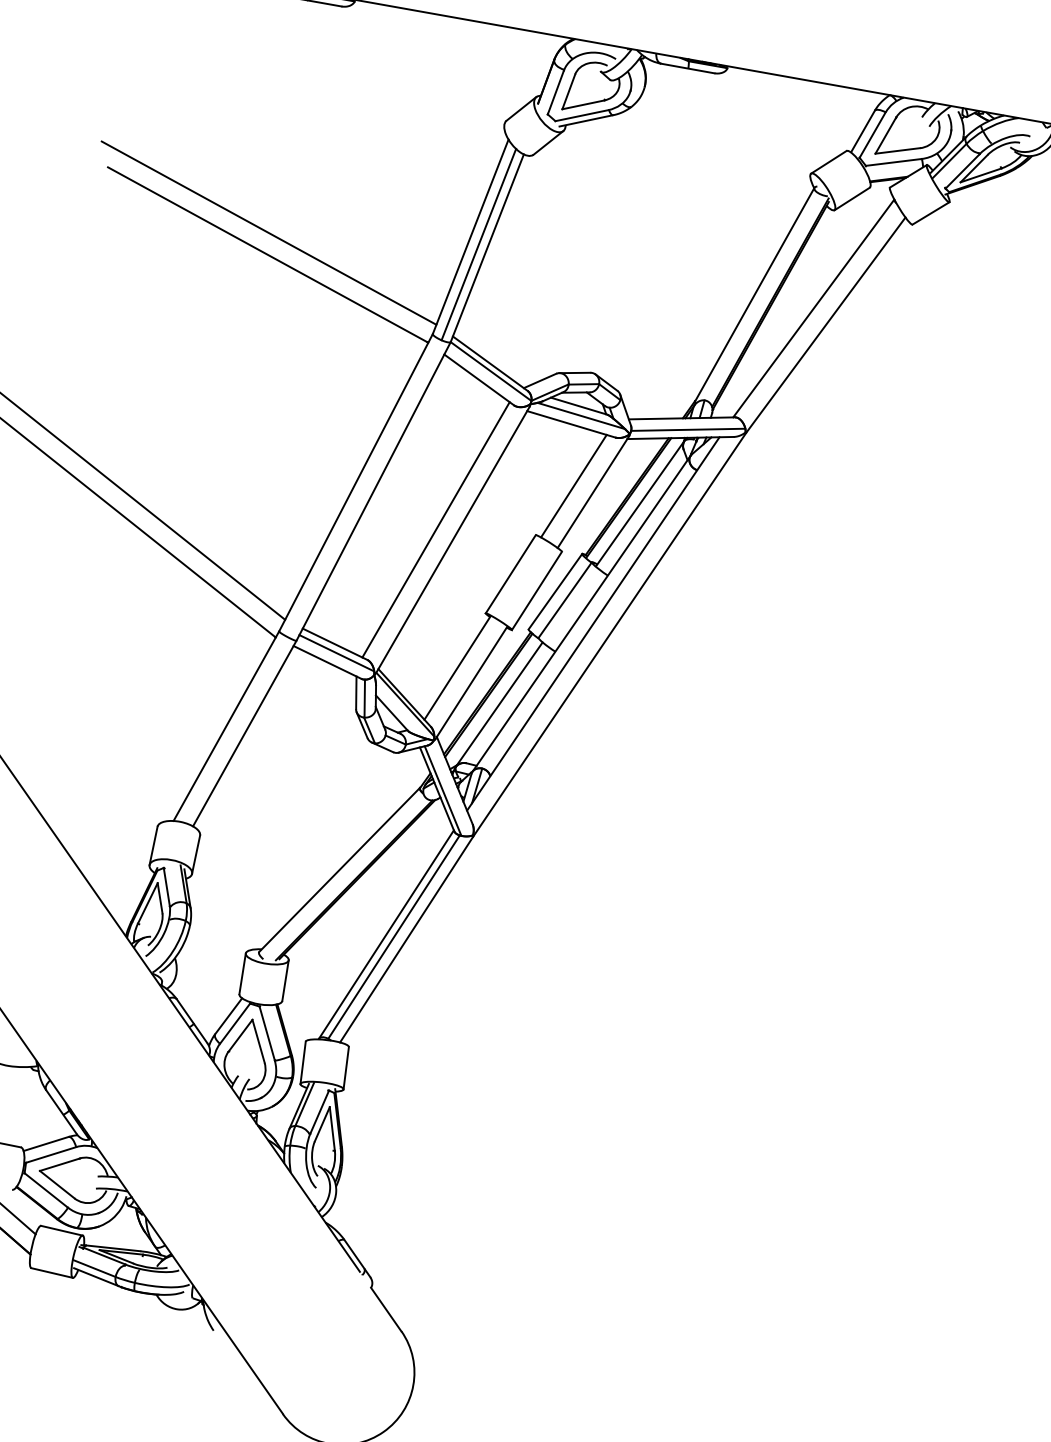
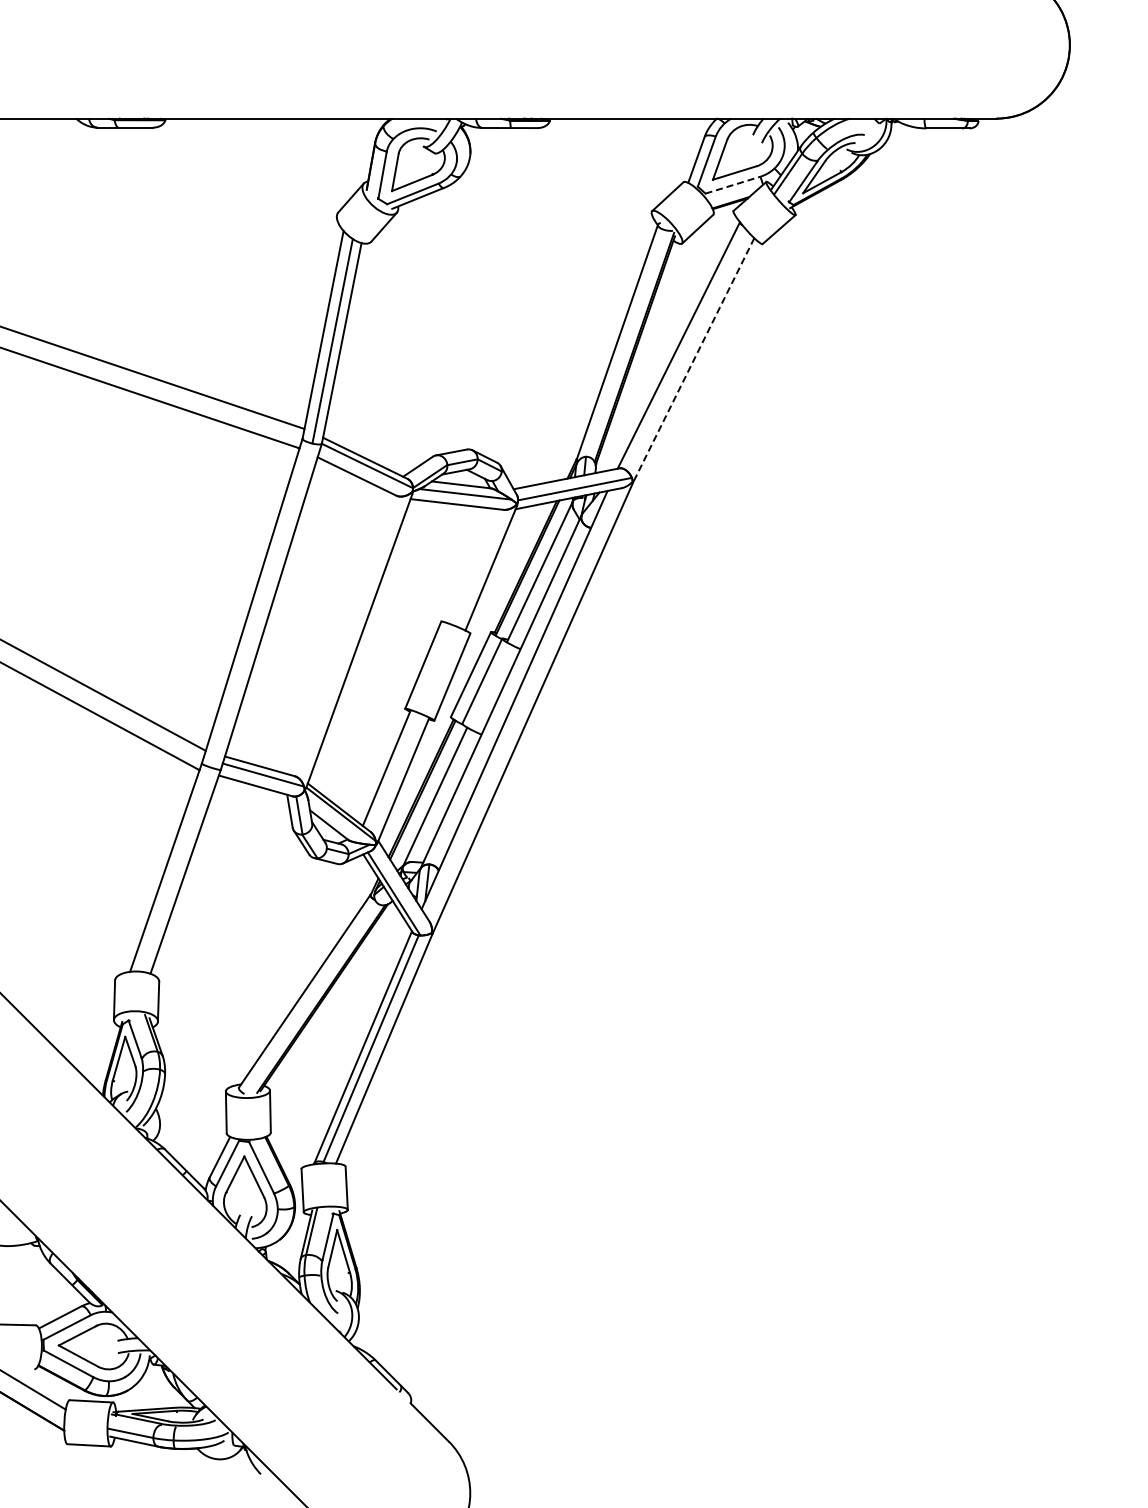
line: (893, 162) -> (732, 185), solid -> dashed
line: (825, 324) -> (693, 359), solid -> dashed
line: (573, 485) -> (470, 565), removed
line: (436, 529) -> (340, 633), removed

